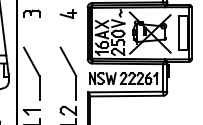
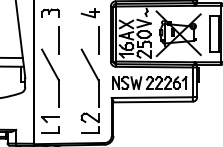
line: (39, 39) -> (58, 40), added
line: (76, 39) -> (98, 40), added

